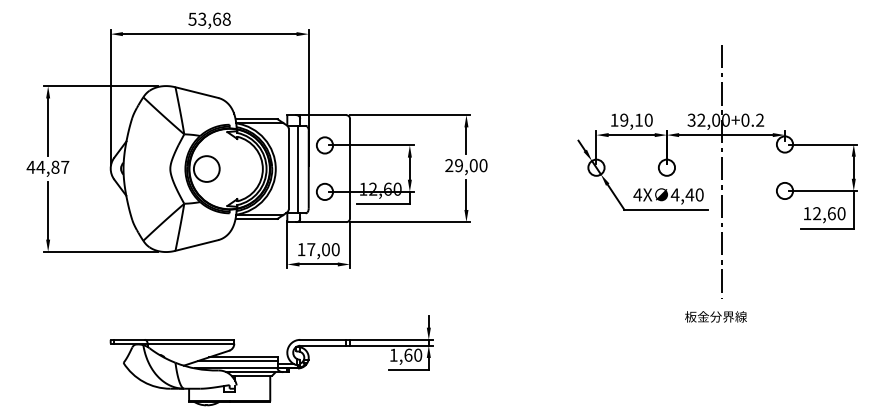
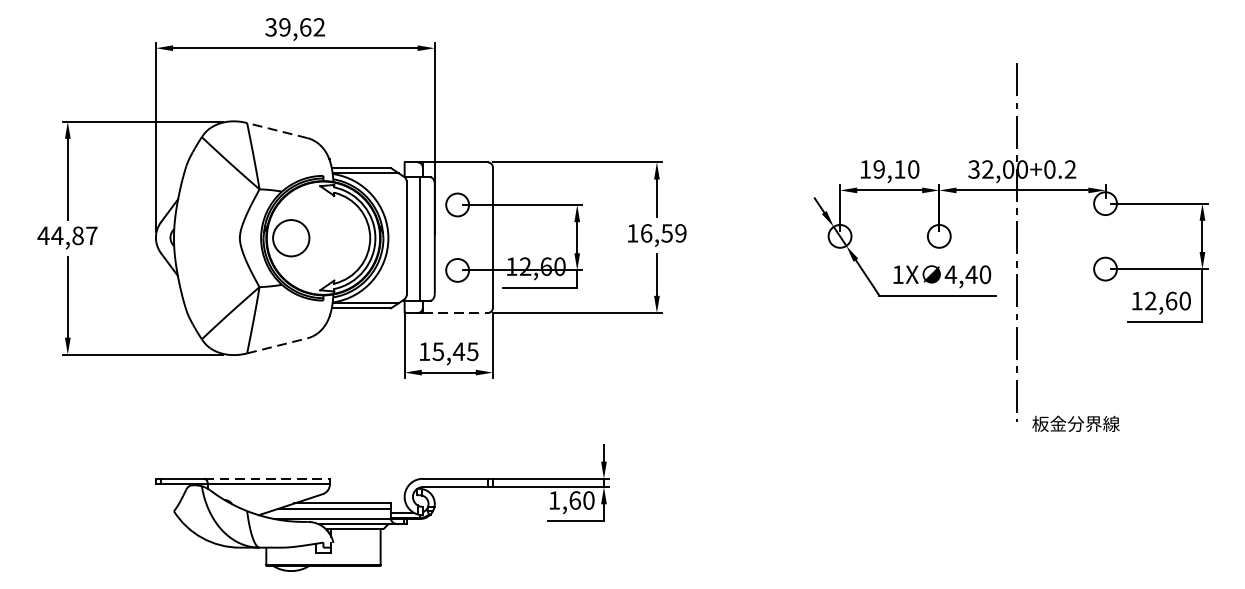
text: (209, 18) -> (295, 26), 53,68 -> 39,62
line: (196, 92) -> (276, 130), solid -> dashed
text: (466, 165) -> (657, 233), 29,00 -> 16,59
text: (637, 194) -> (897, 274), 4X -> 1X
line: (323, 222) -> (455, 313), solid -> dashed
line: (197, 245) -> (278, 345), solid -> dashed
text: (323, 249) -> (455, 351), 17,00 -> 15,45
text: (715, 316) -> (1075, 423), moved
line: (189, 339) -> (266, 478), solid -> dashed

